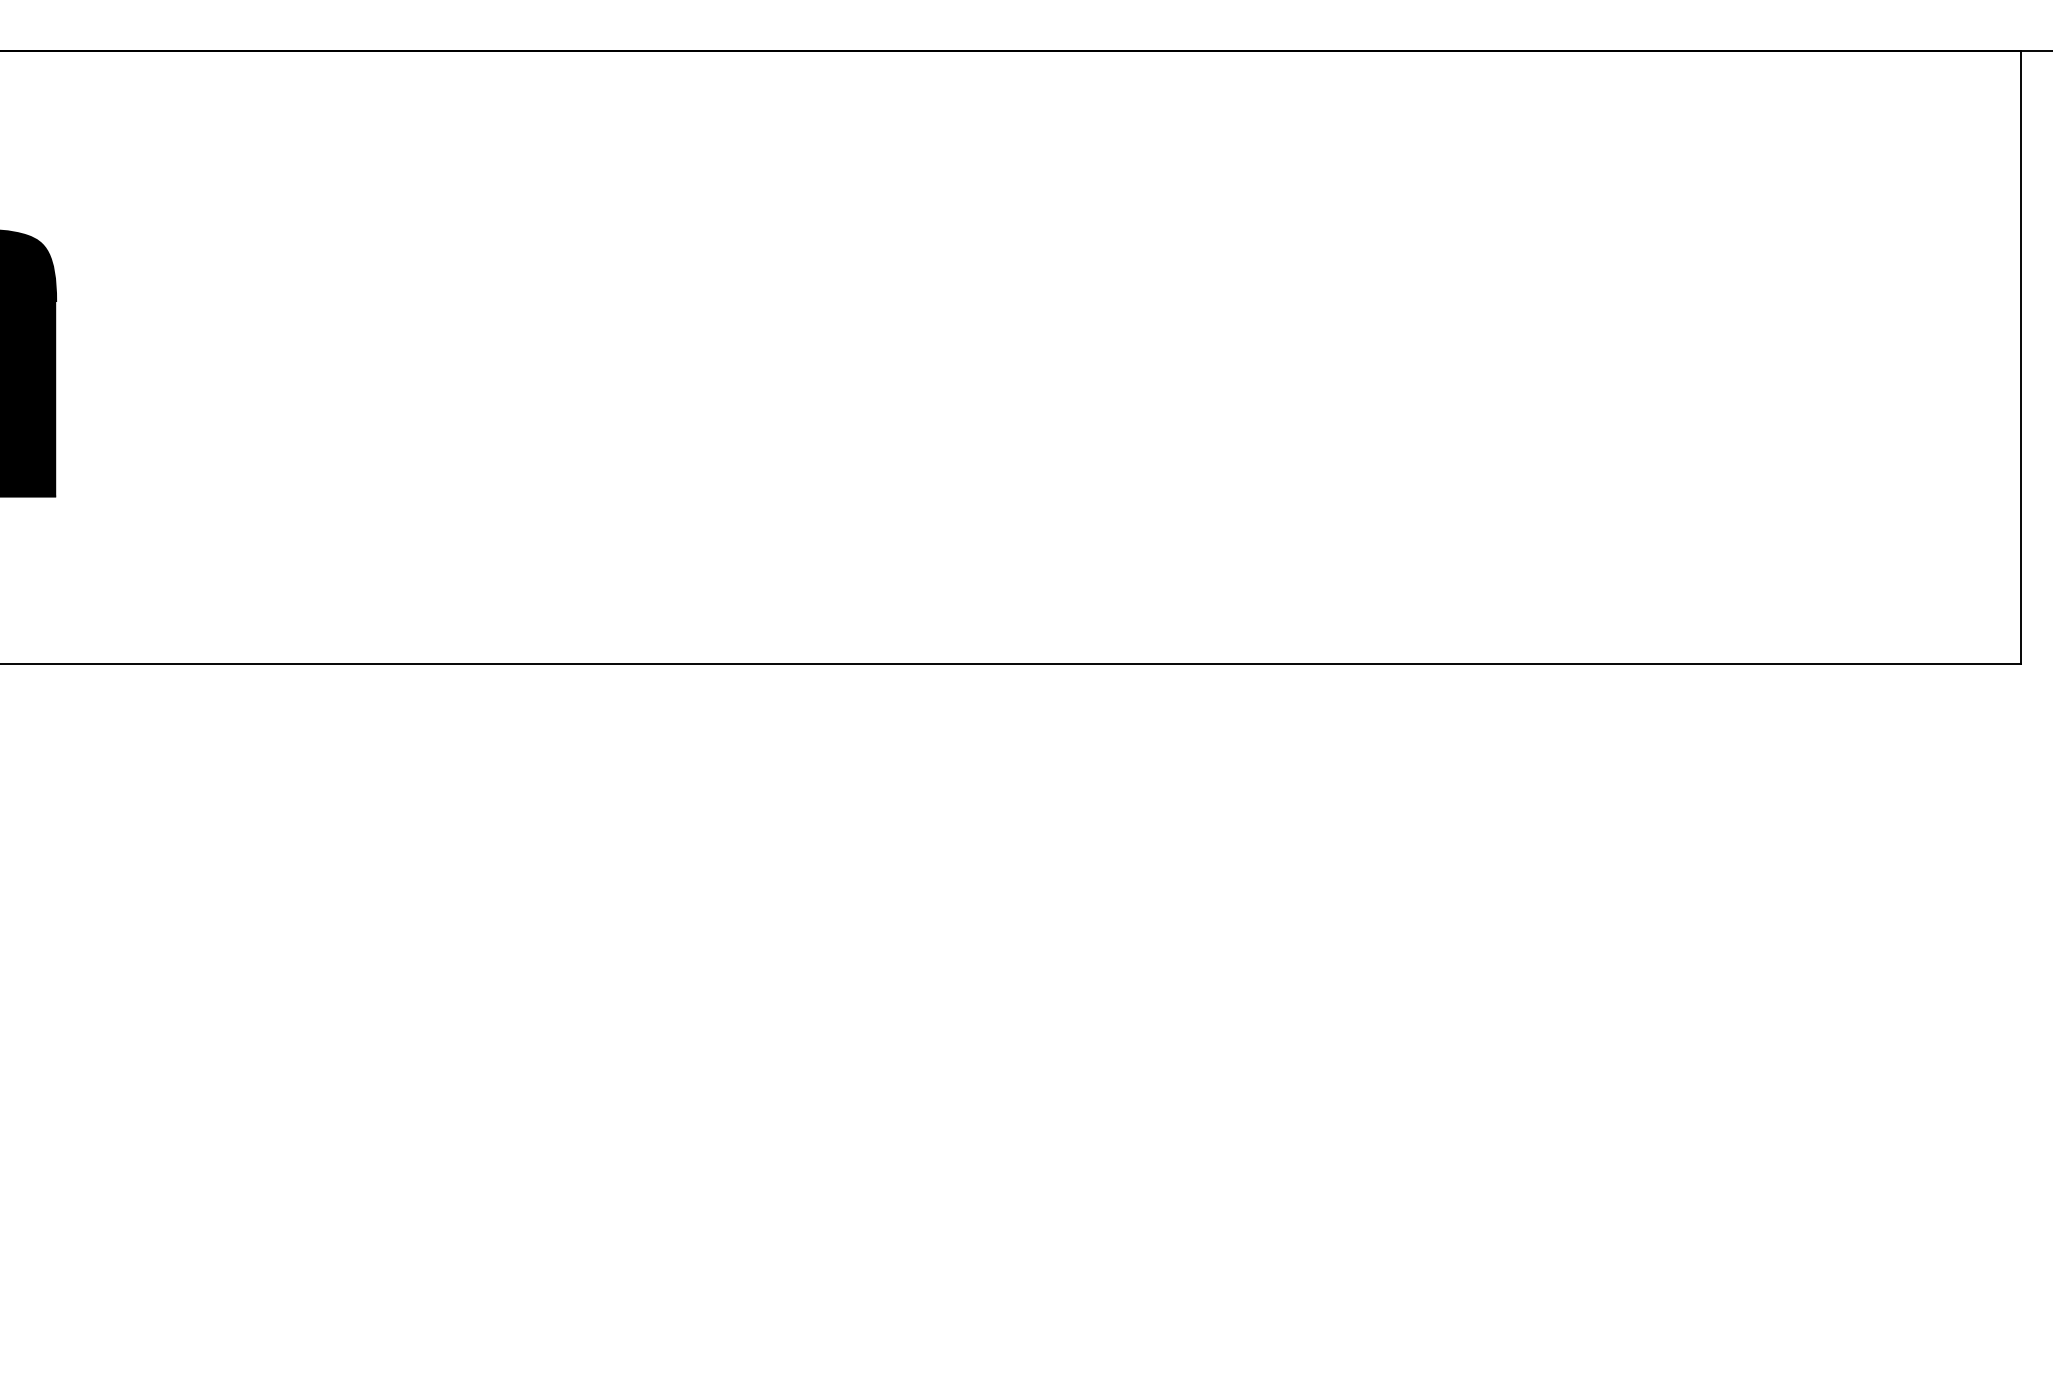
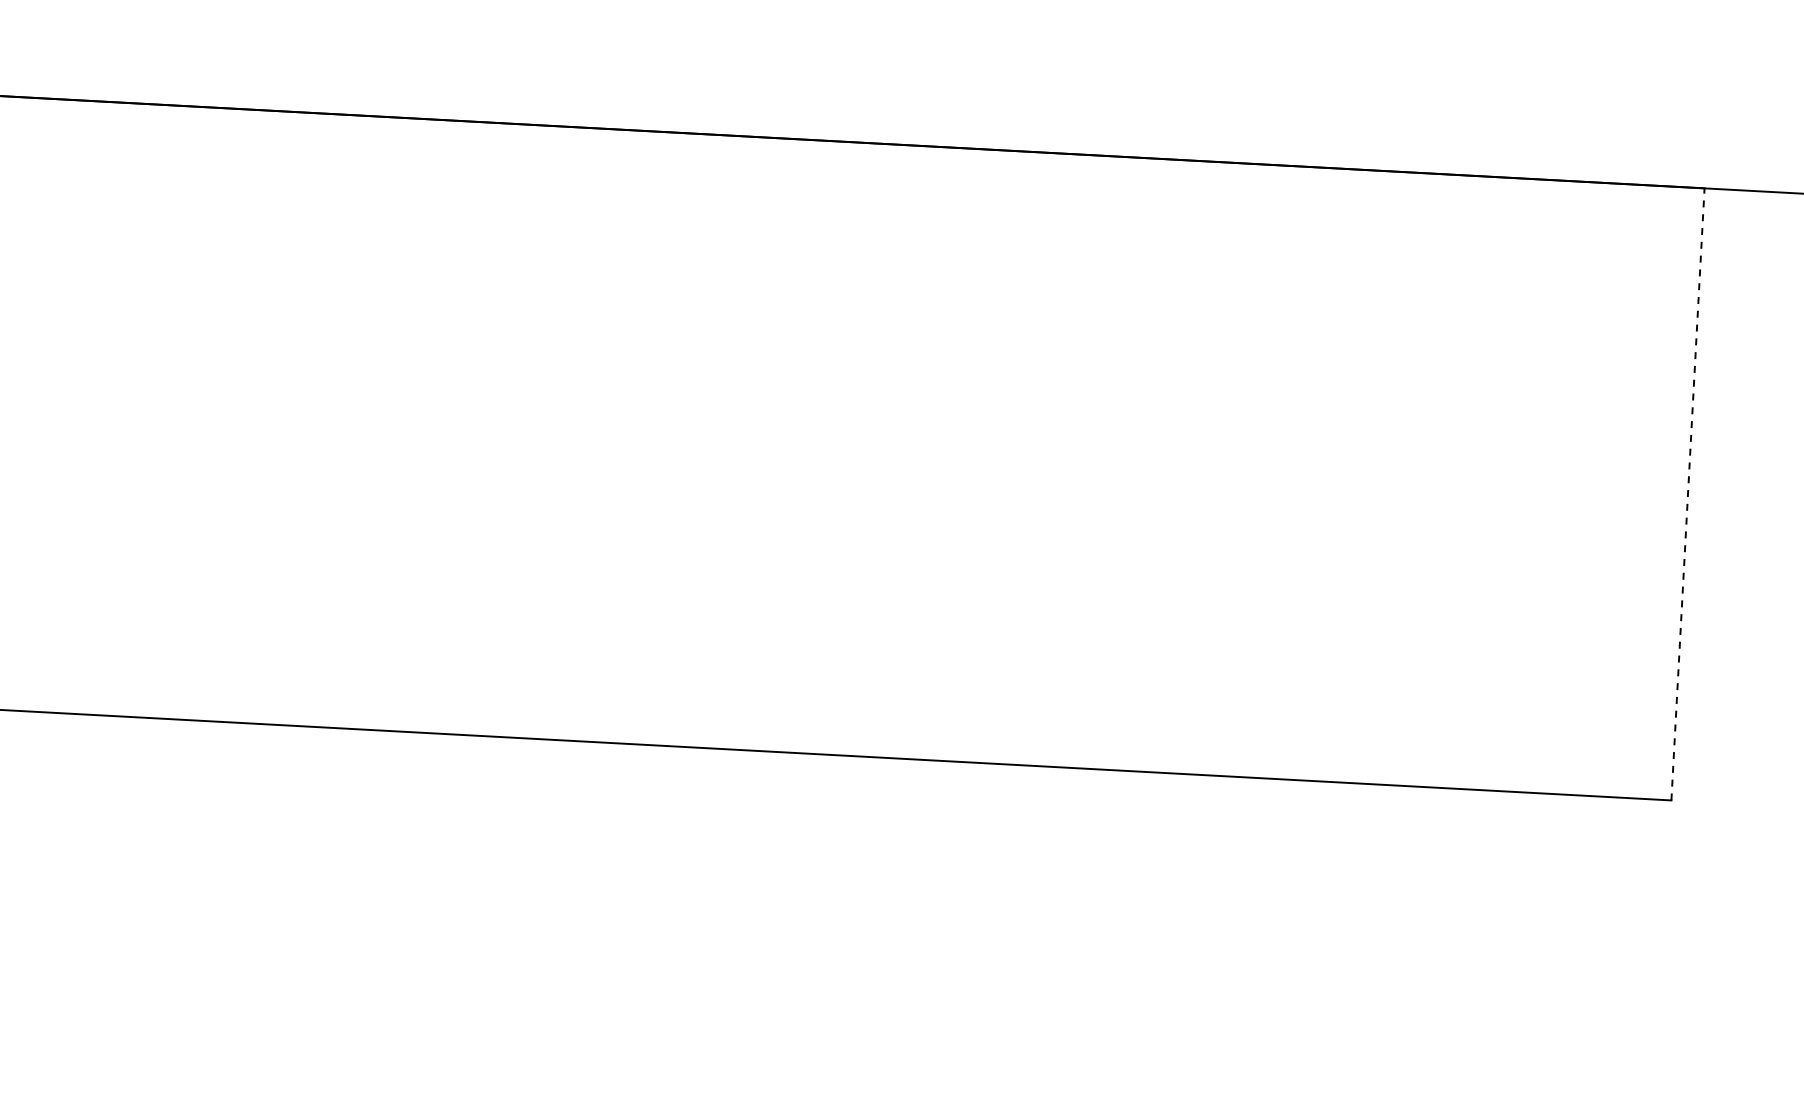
line: (2020, 356) -> (1688, 493), solid -> dashed

